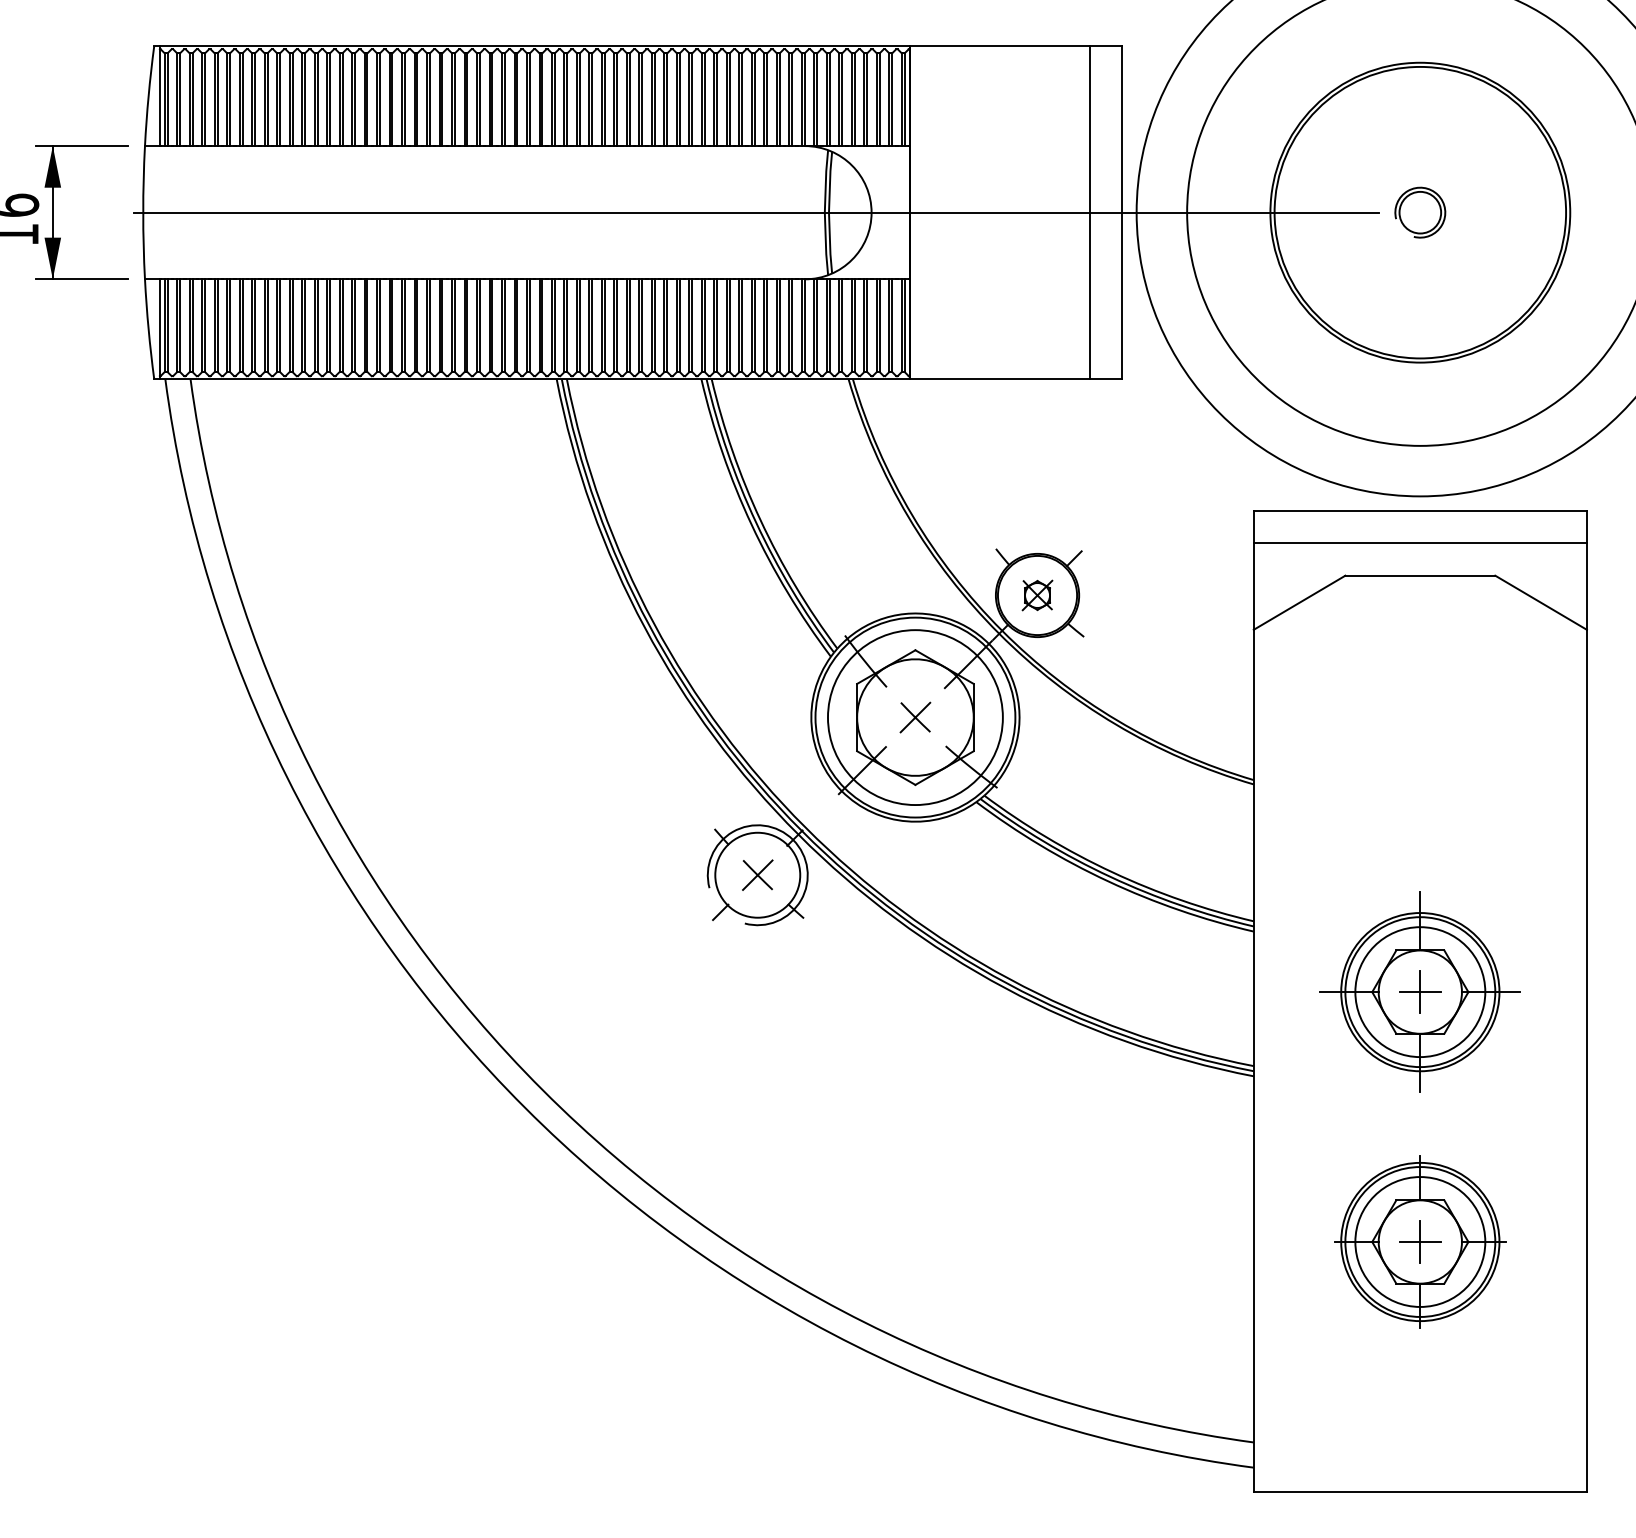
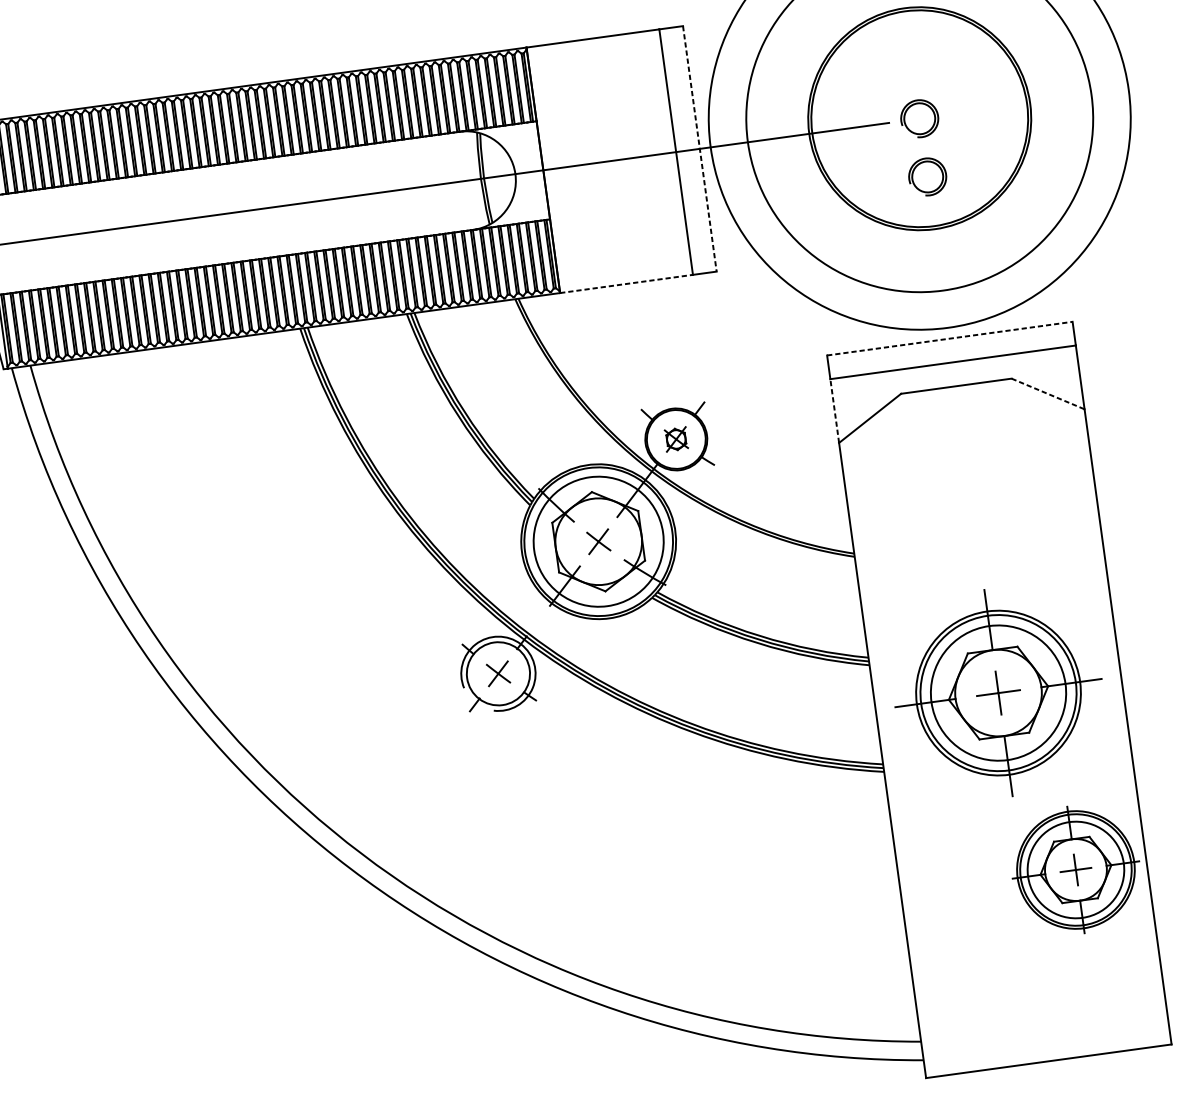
line: (1121, 212) -> (699, 148), solid -> dashed
part: (1420, 291) -> (927, 176), added
line: (1000, 379) -> (627, 284), solid -> dashed
line: (1420, 511) -> (950, 338), solid -> dashed
line: (1253, 586) -> (834, 411), solid -> dashed
line: (1541, 603) -> (1048, 394), solid -> dashed
part: (1419, 991) -> (997, 692), size x1.4
part: (1420, 1241) -> (1076, 869), moved

